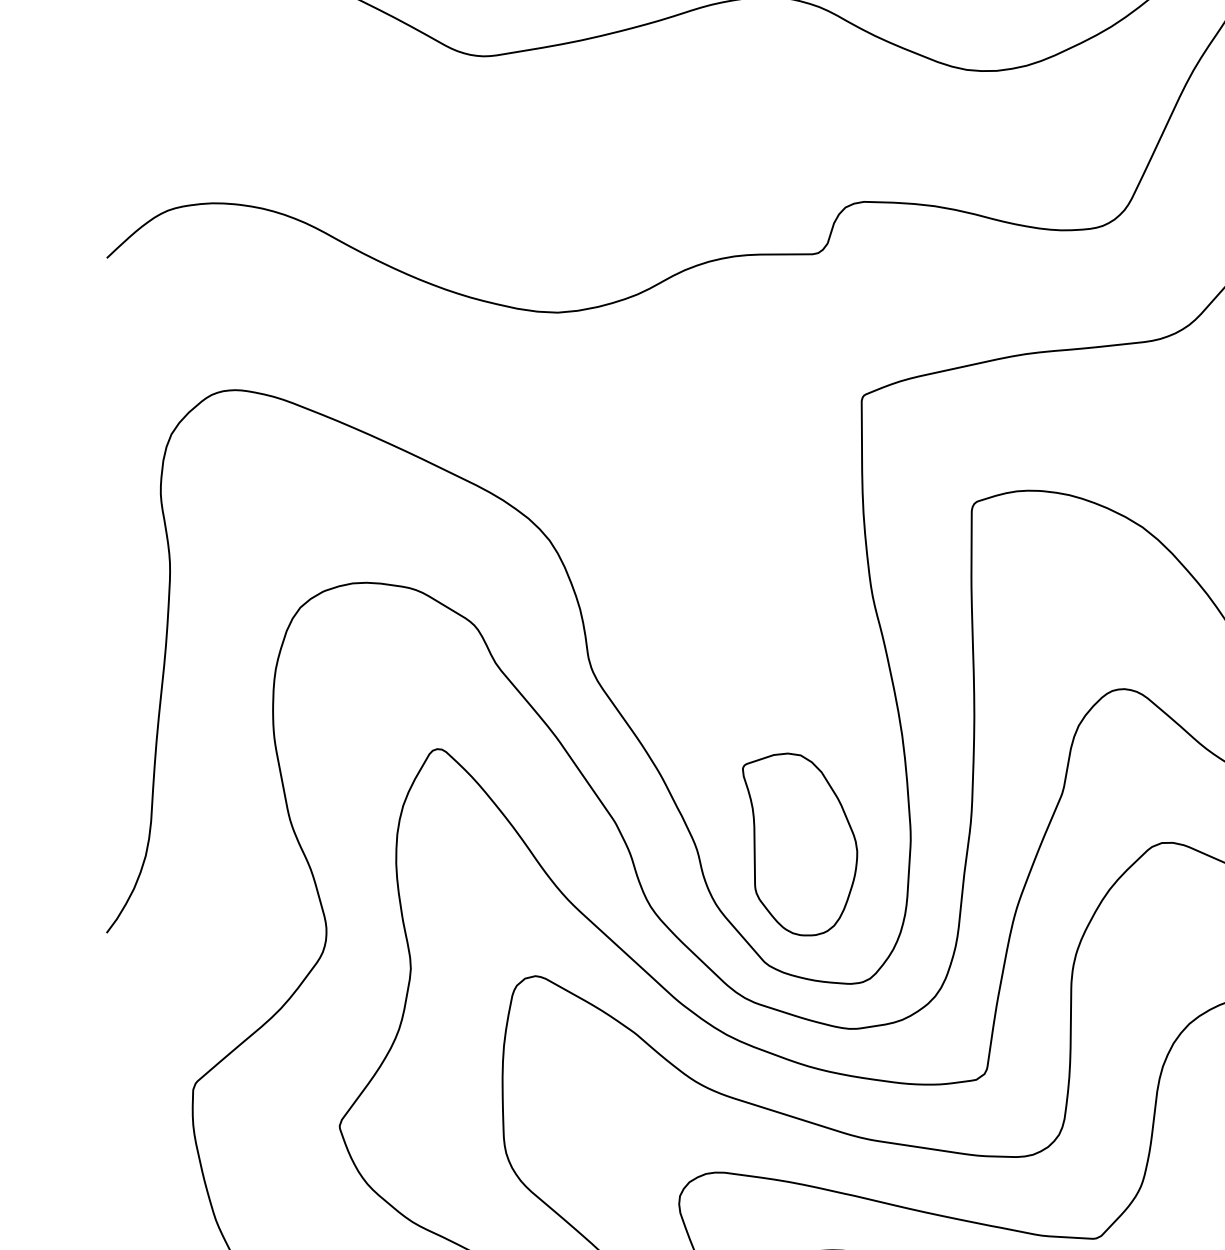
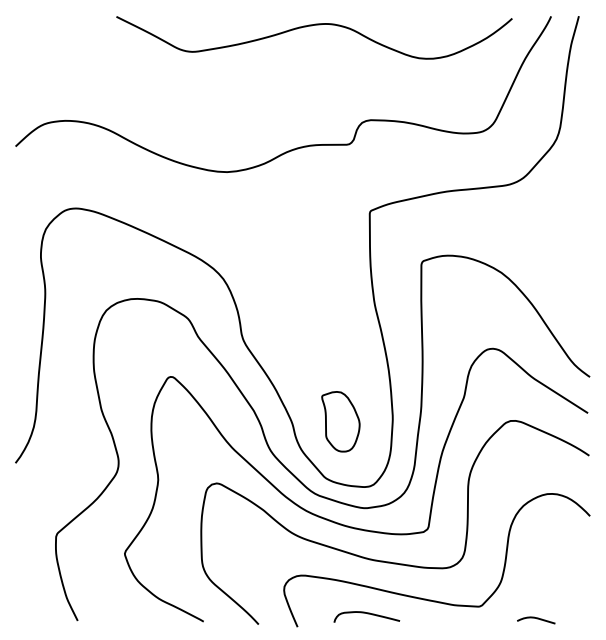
part: (799, 844) -> (340, 421), size x0.7

